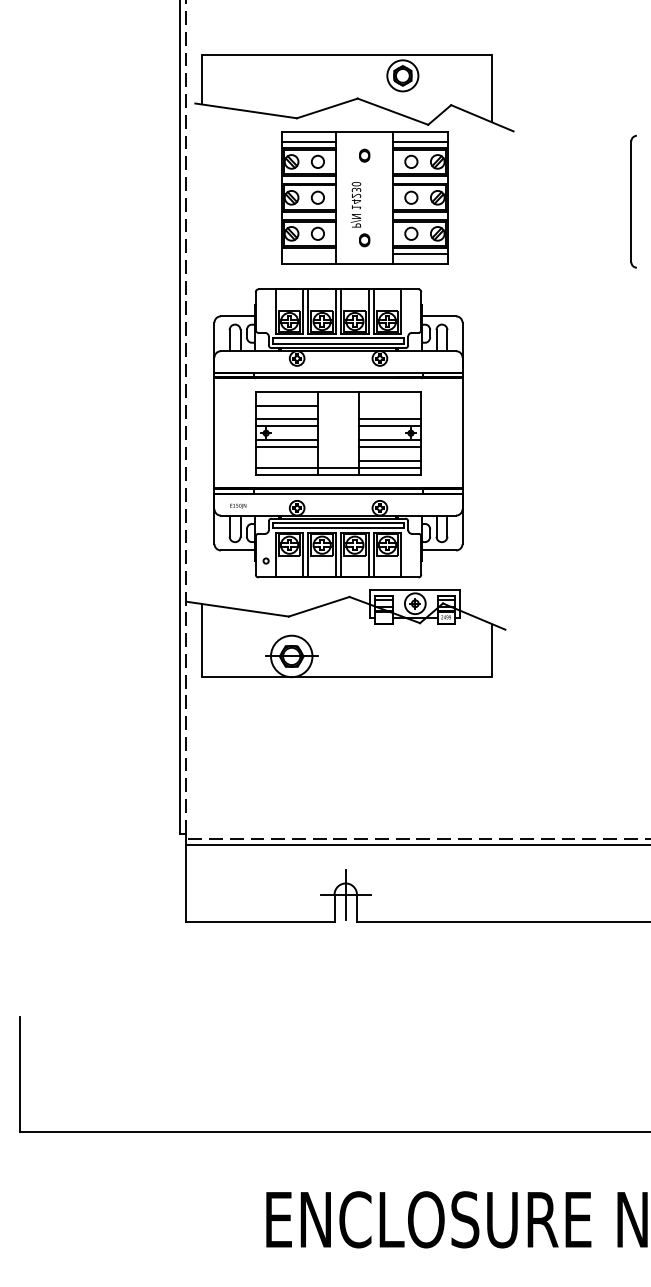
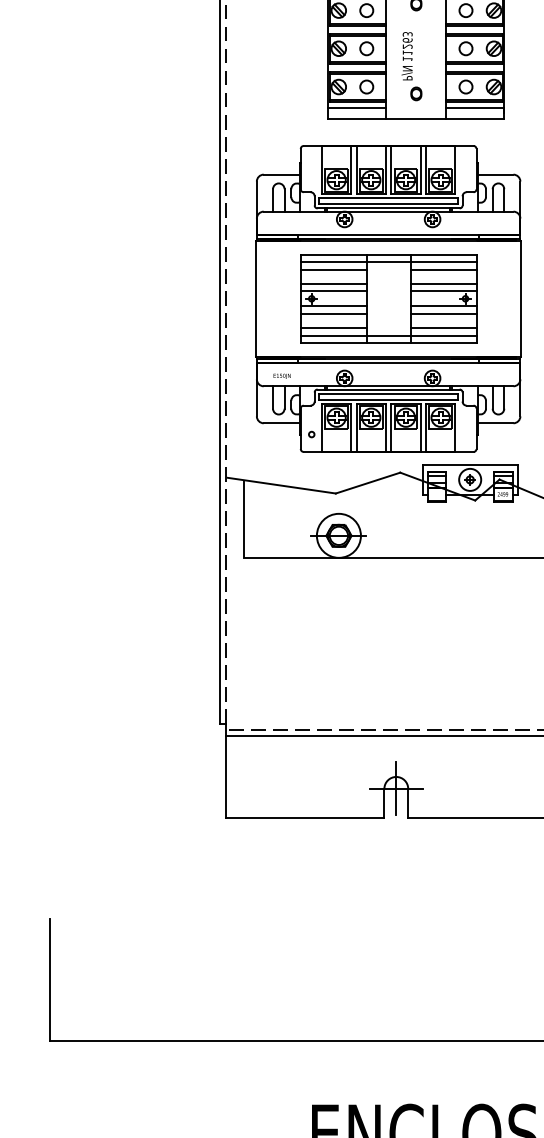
text: (356, 192) -> (407, 43), 14230 -> 11263
line: (308, 253) -> (356, 107), added
line: (338, 398) -> (388, 261), added
line: (390, 405) -> (443, 269), added
line: (286, 460) -> (333, 327), added

